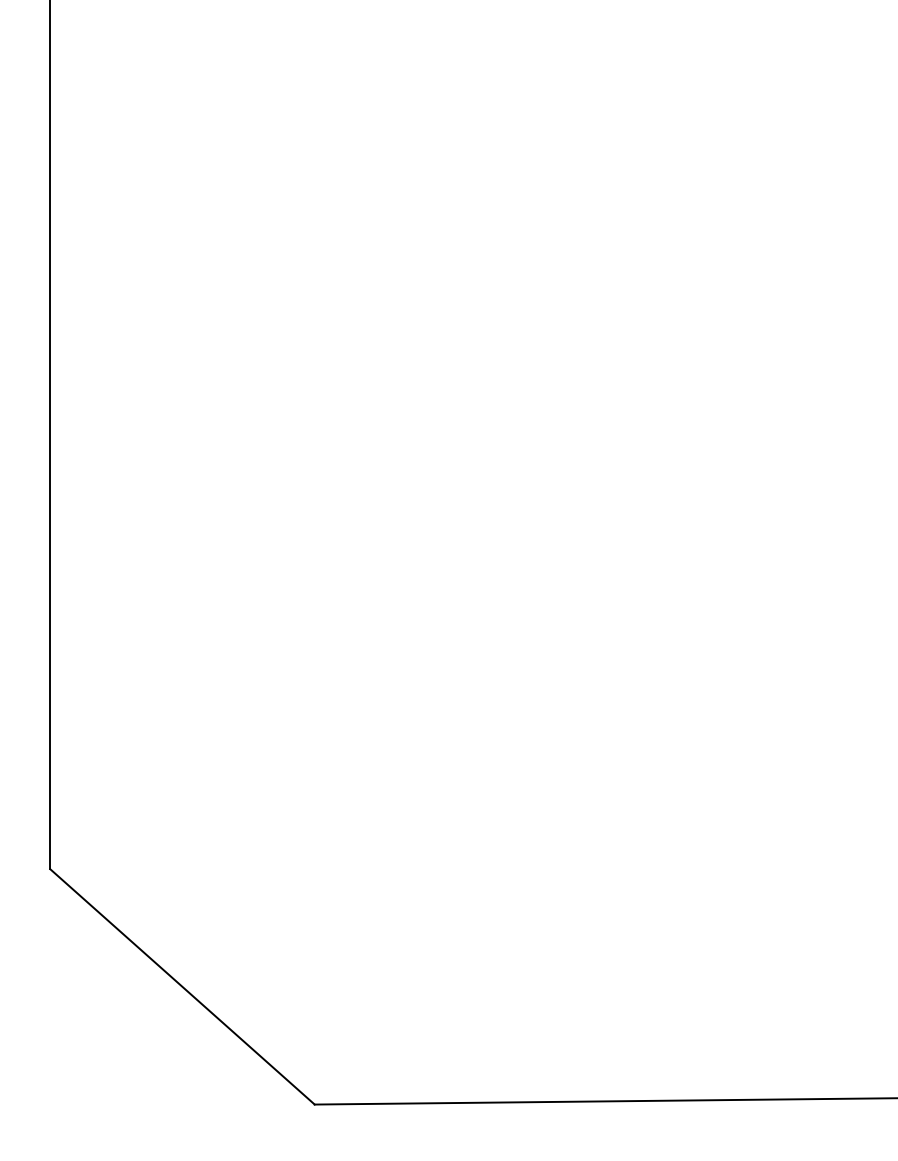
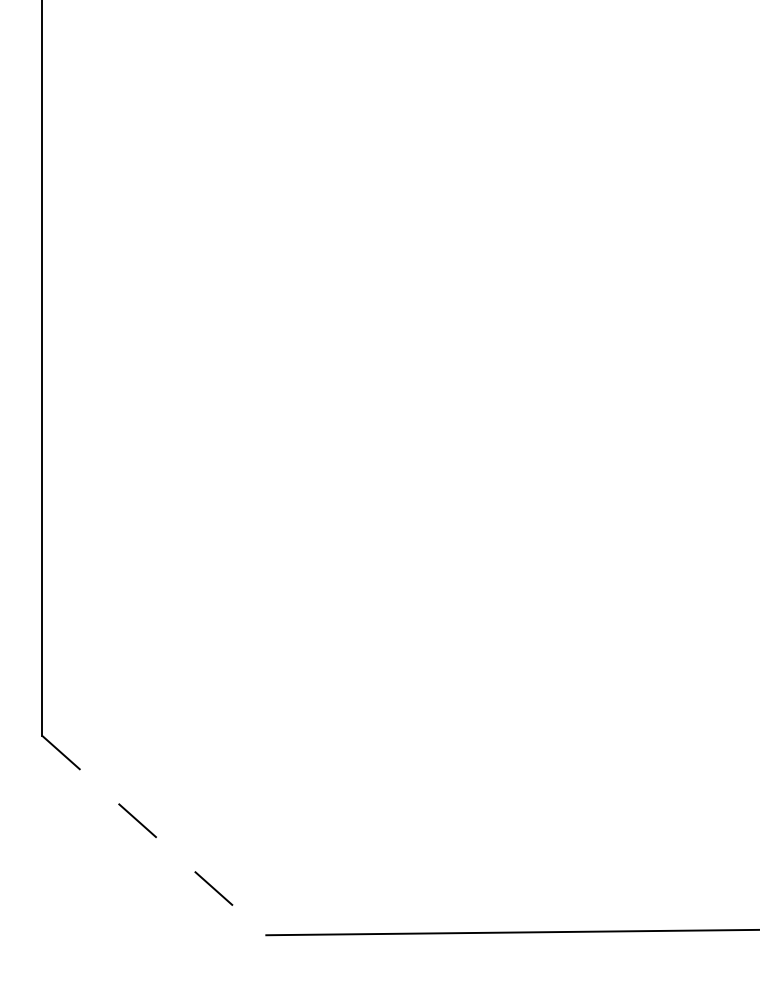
line: (182, 986) -> (154, 835), solid -> dashed

